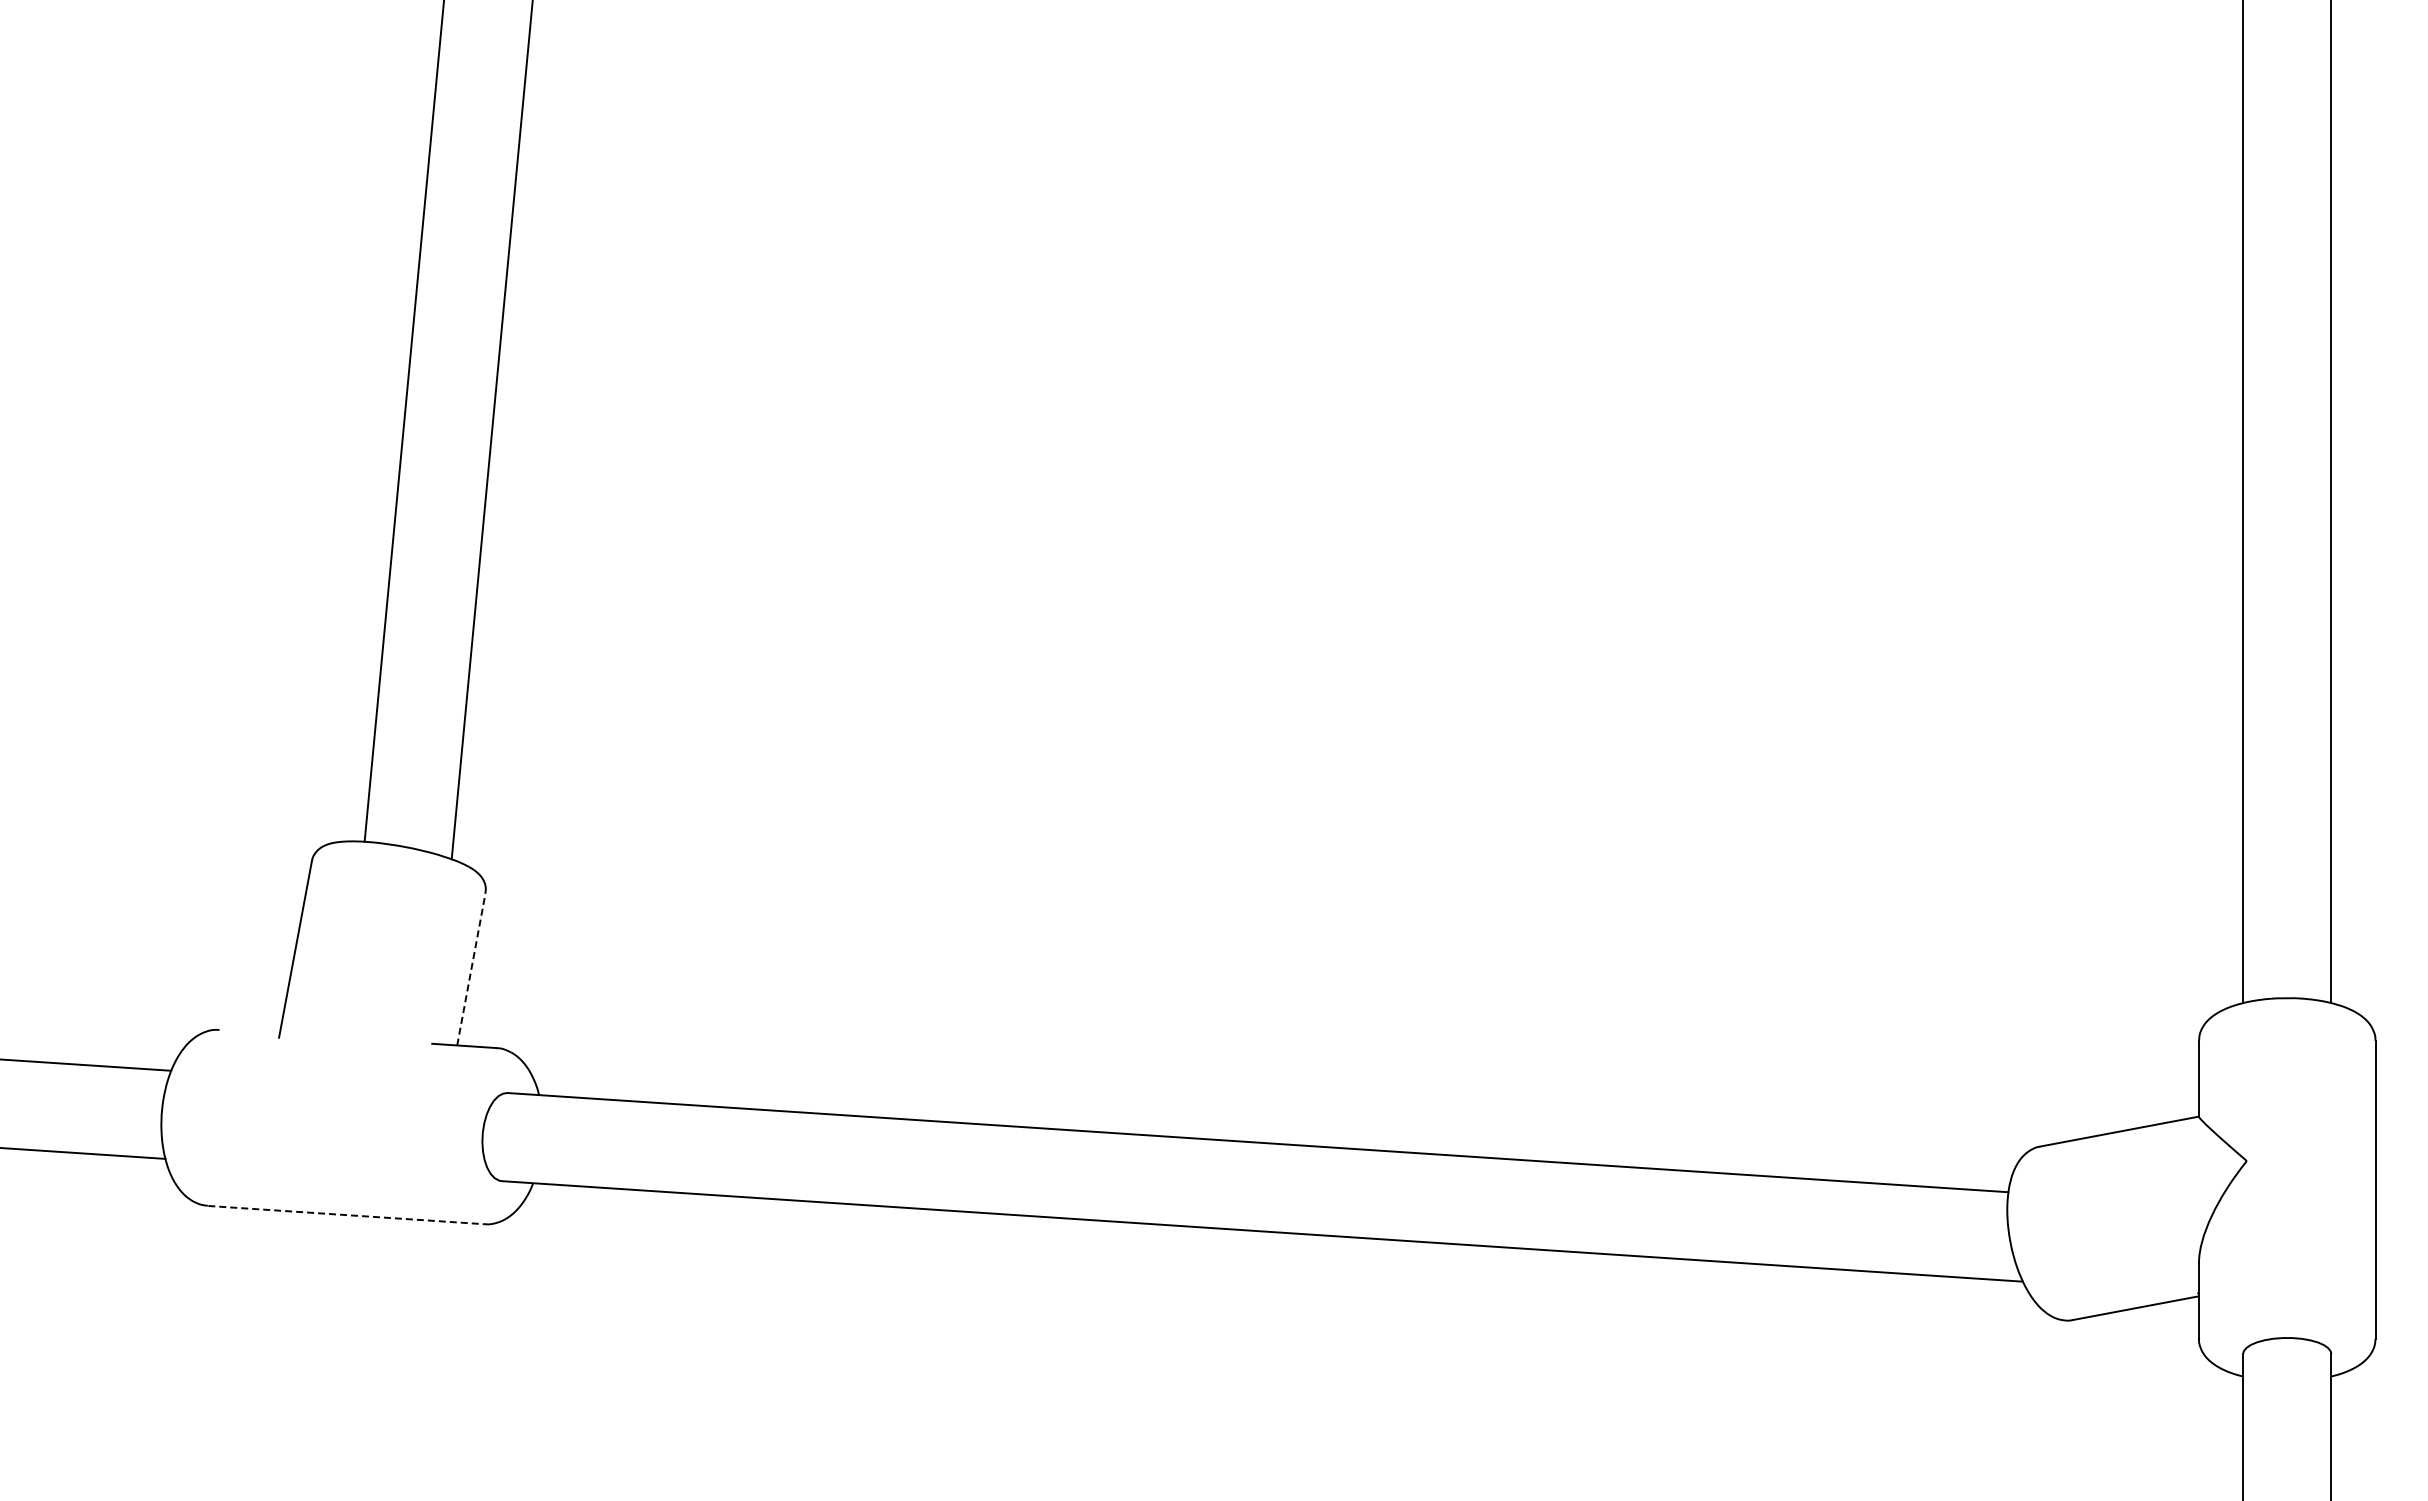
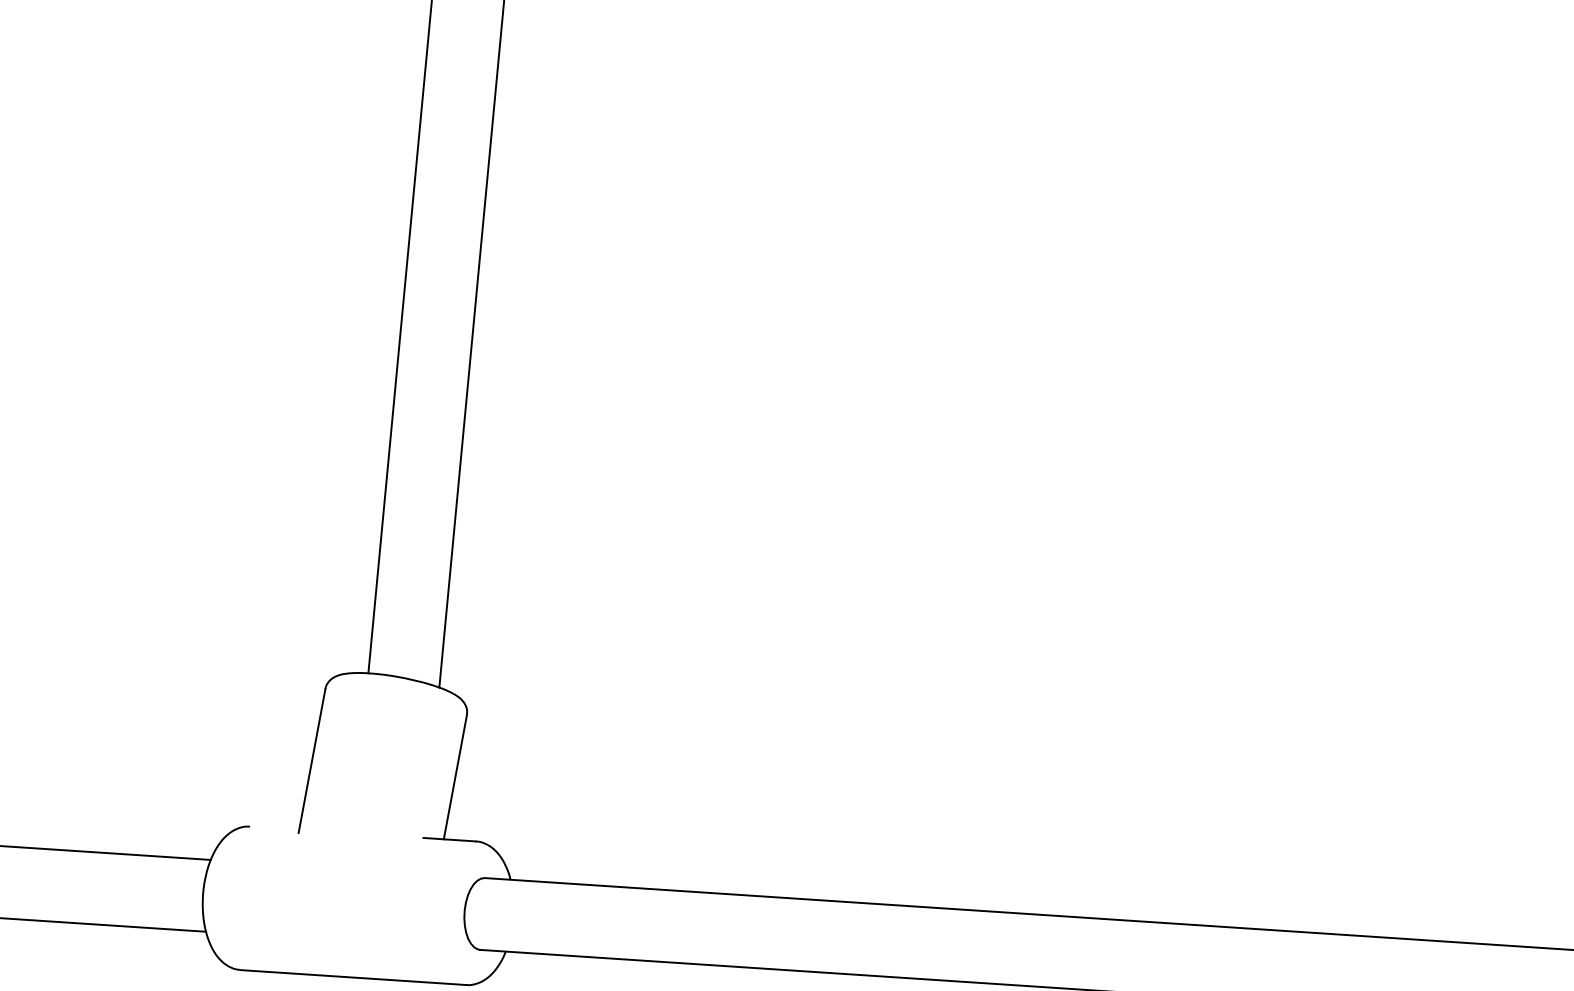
line: (471, 968) -> (455, 776), dashed -> solid
line: (346, 1215) -> (353, 977), dashed -> solid

